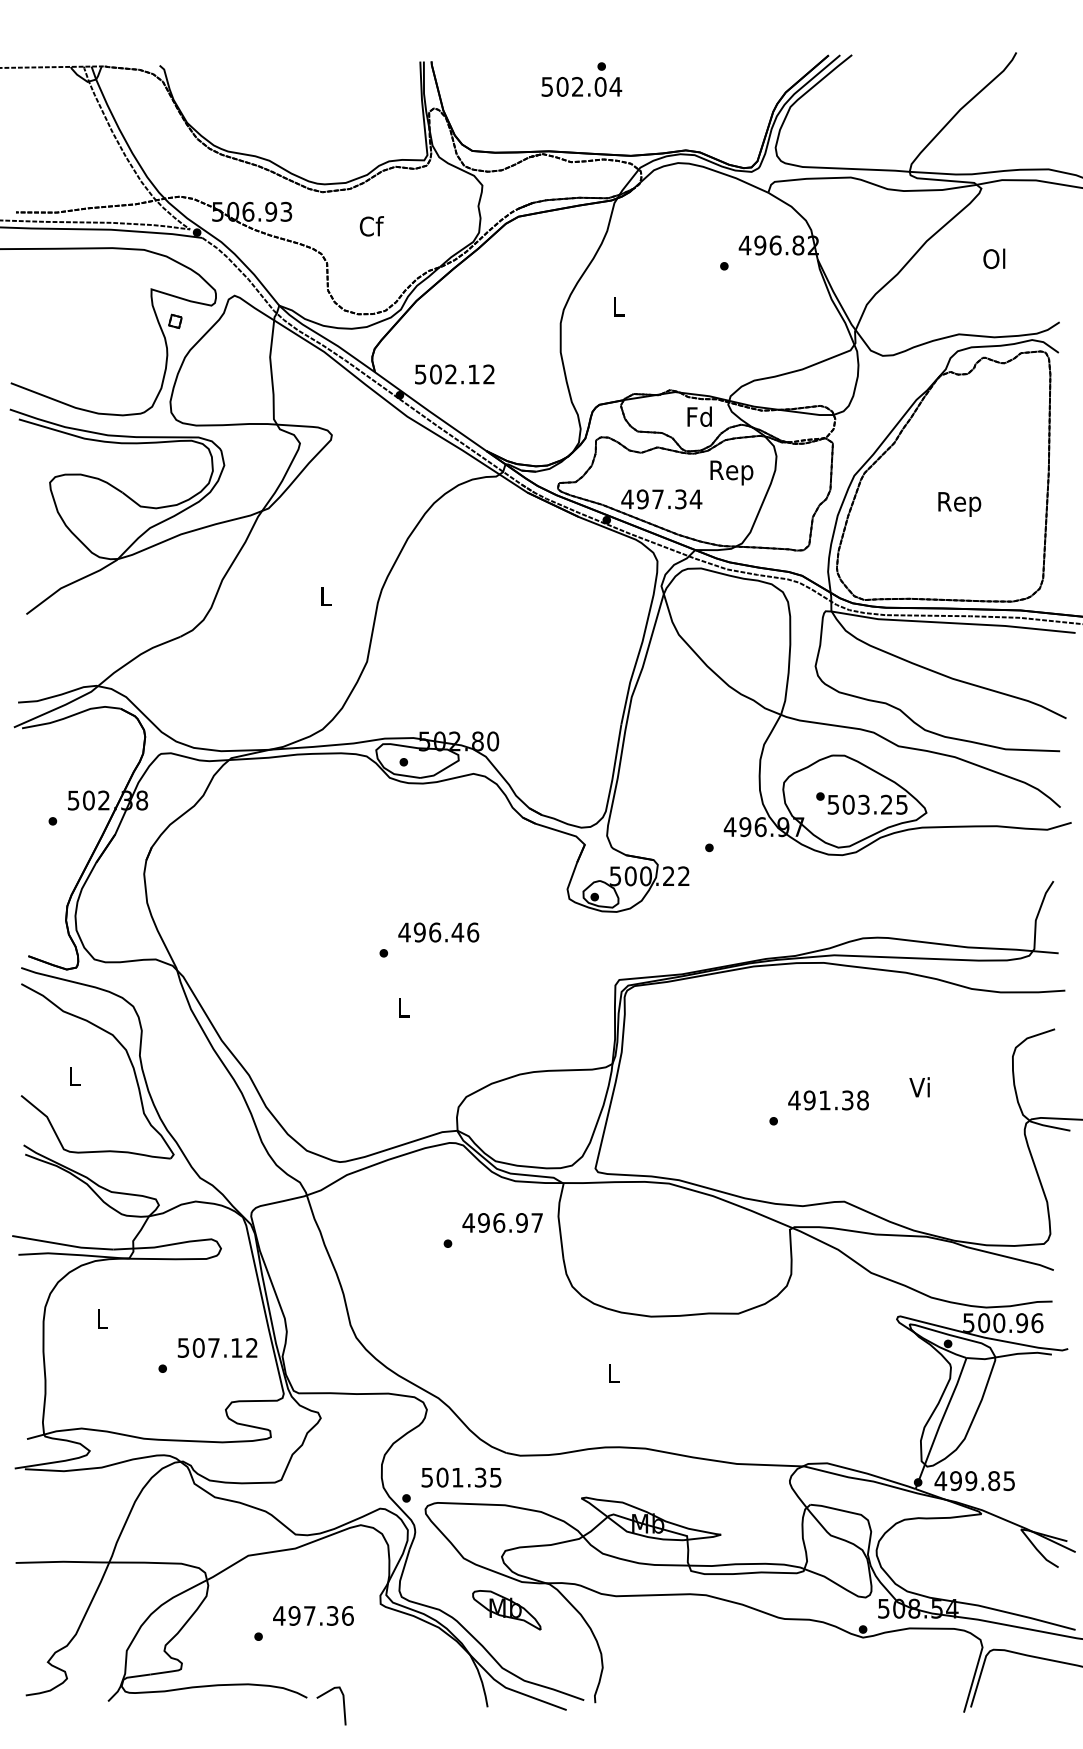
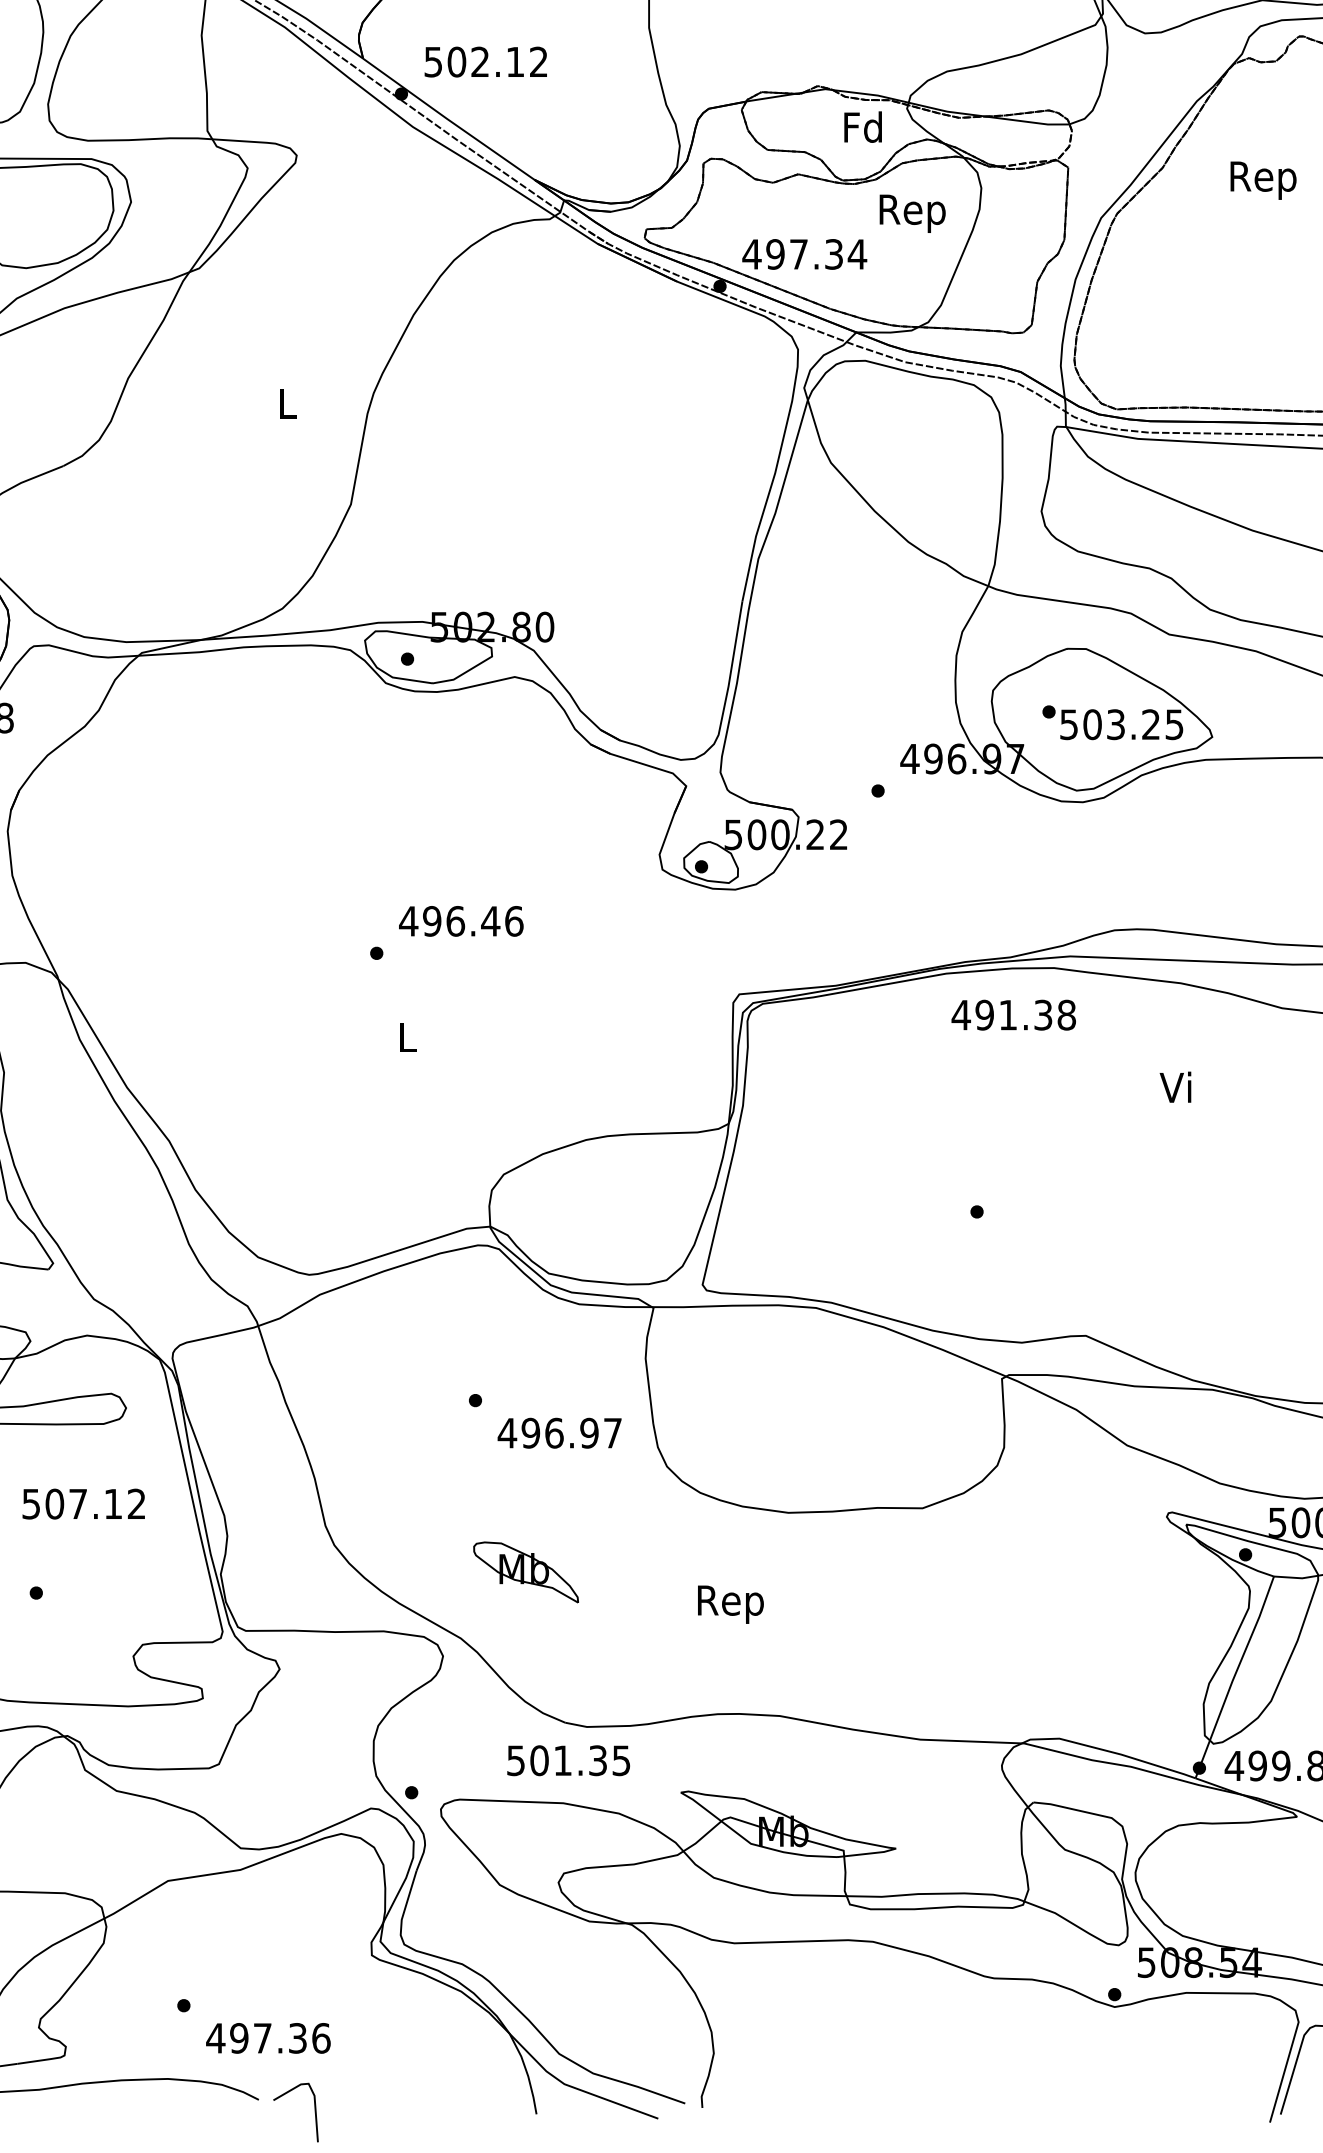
text: (959, 504) -> (1263, 180), moved
text: (919, 1087) -> (1175, 1087), moved
text: (828, 1100) -> (1013, 1015), moved
text: (502, 1222) -> (559, 1432), moved
text: (217, 1347) -> (83, 1503), moved
text: (613, 1375) -> (730, 1603), L -> Rep
text: (461, 1477) -> (568, 1760), moved
part: (506, 1610) -> (525, 1572), moved
text: (313, 1615) -> (268, 2037), moved

